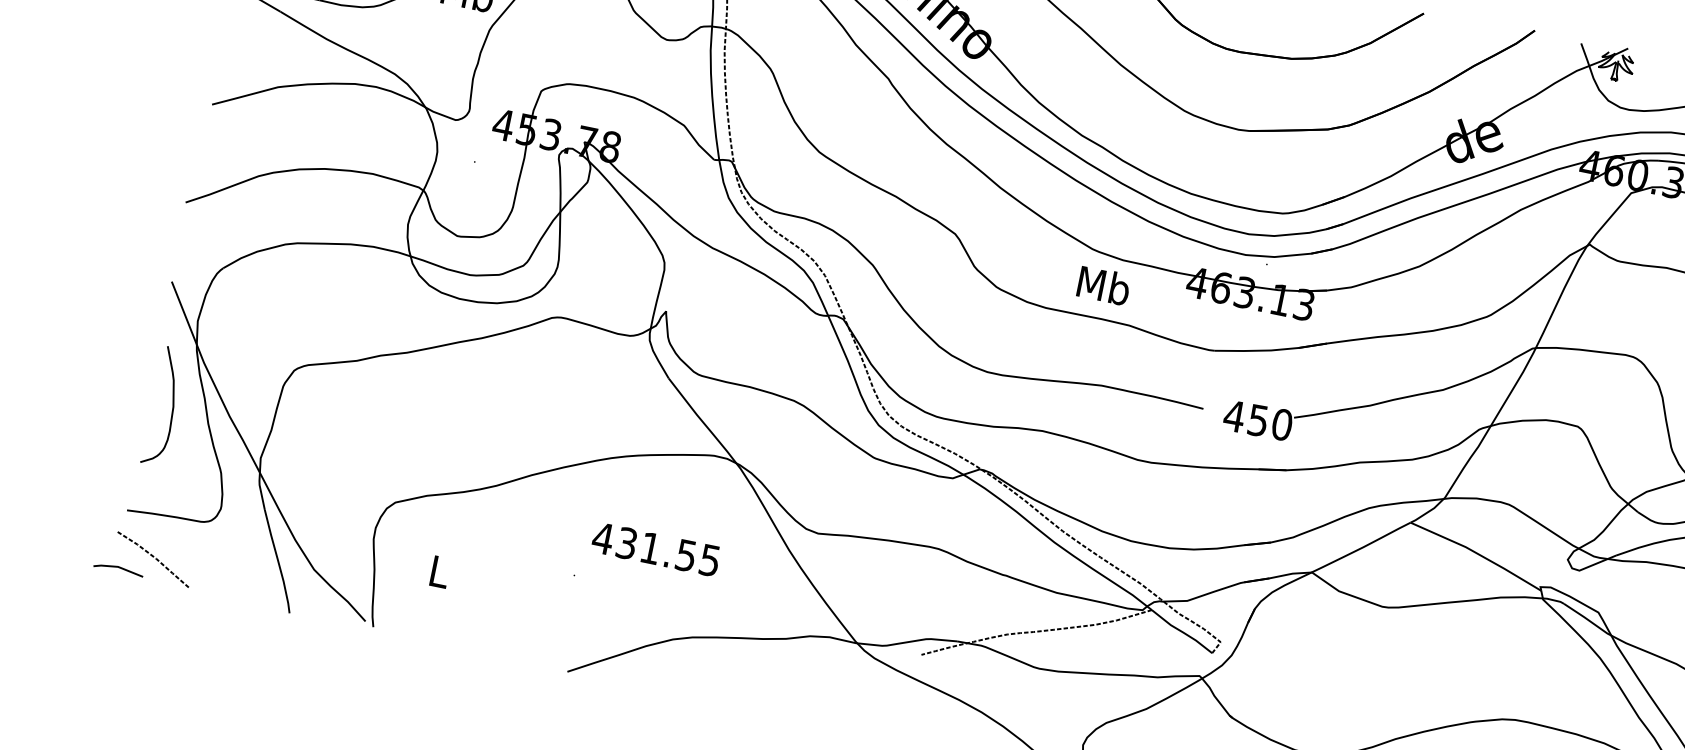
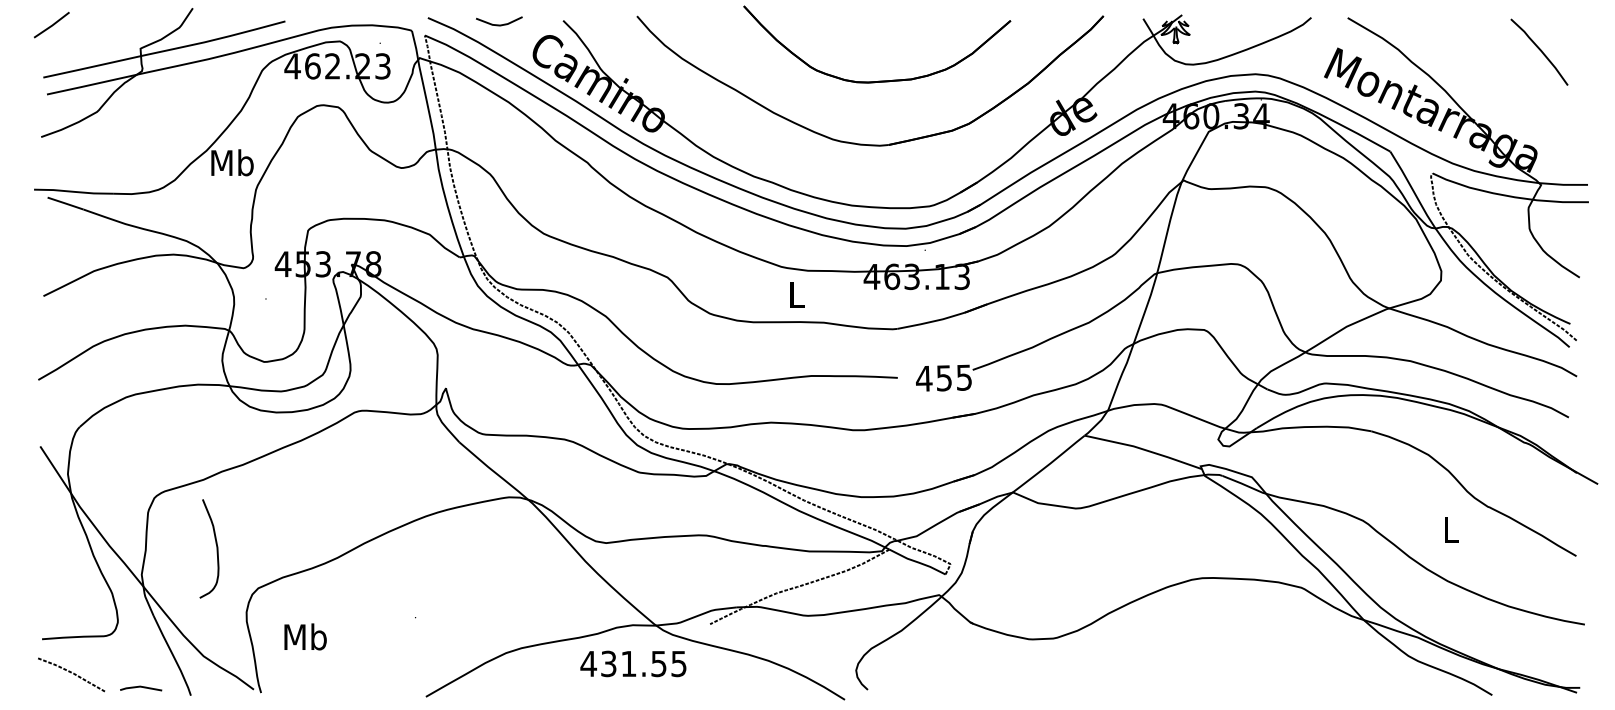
text: (1103, 285) -> (796, 294), Mb -> L
curve: (172, 407) -> (216, 548), moved
text: (1282, 424) -> (964, 377), 450 -> 455
text: (656, 548) -> (633, 663), moved
line: (119, 568) -> (141, 687), moved
text: (439, 571) -> (305, 636), L -> Mb

